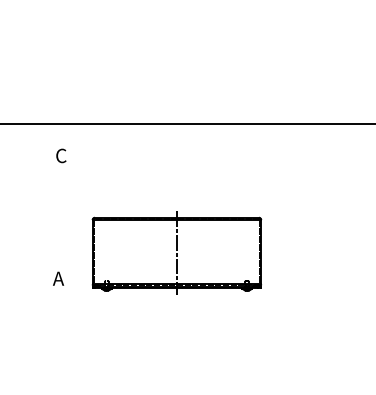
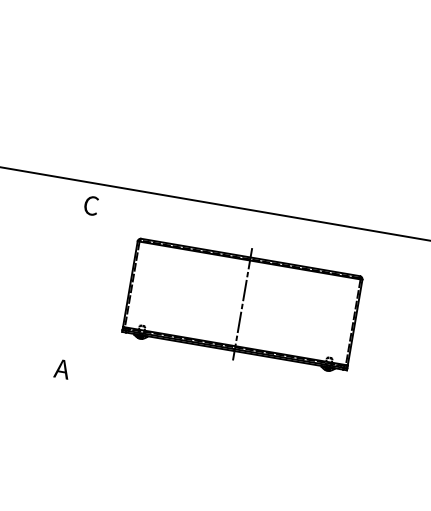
text: (61, 155) -> (91, 205), moved
part: (176, 252) -> (242, 303), moved
text: (58, 278) -> (62, 368), moved

